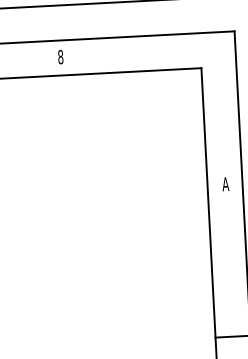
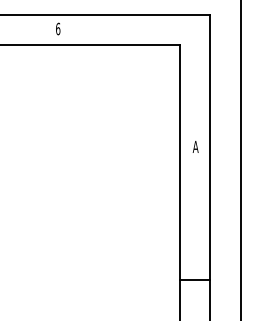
text: (61, 56) -> (58, 28), 8 -> 6

